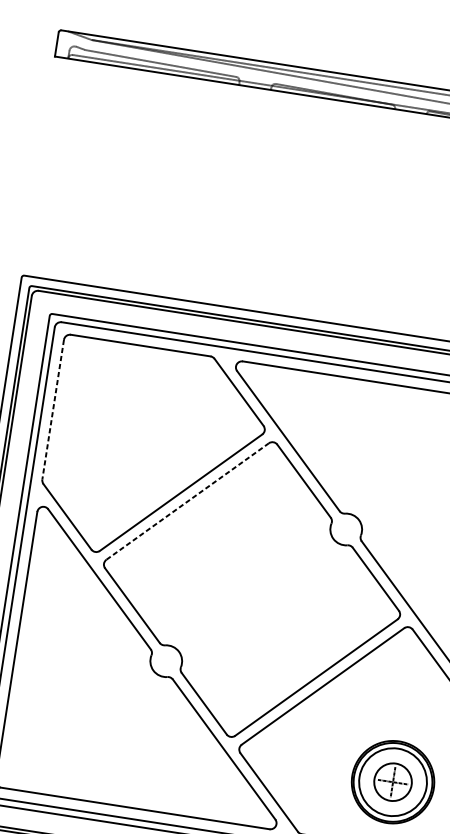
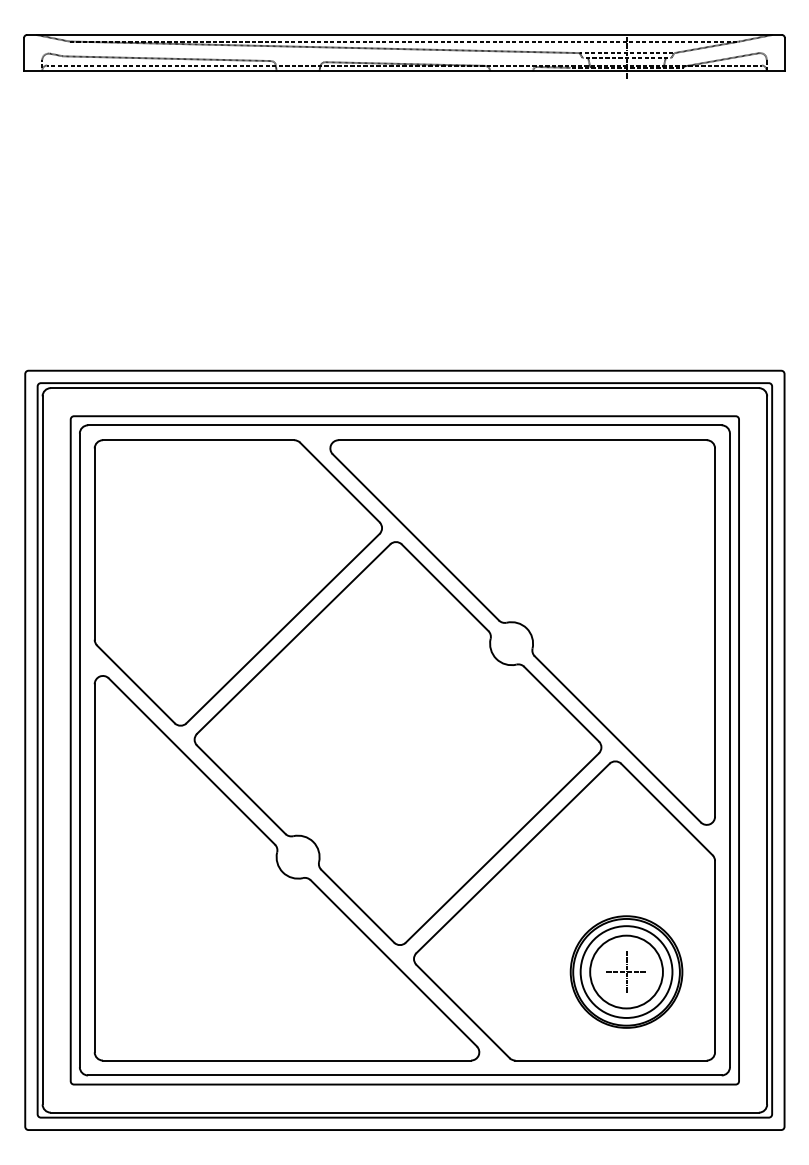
line: (52, 409) -> (94, 544), dashed -> solid
line: (188, 501) -> (294, 638), dashed -> solid
circle: (393, 781) -> (626, 971), size x1.43

